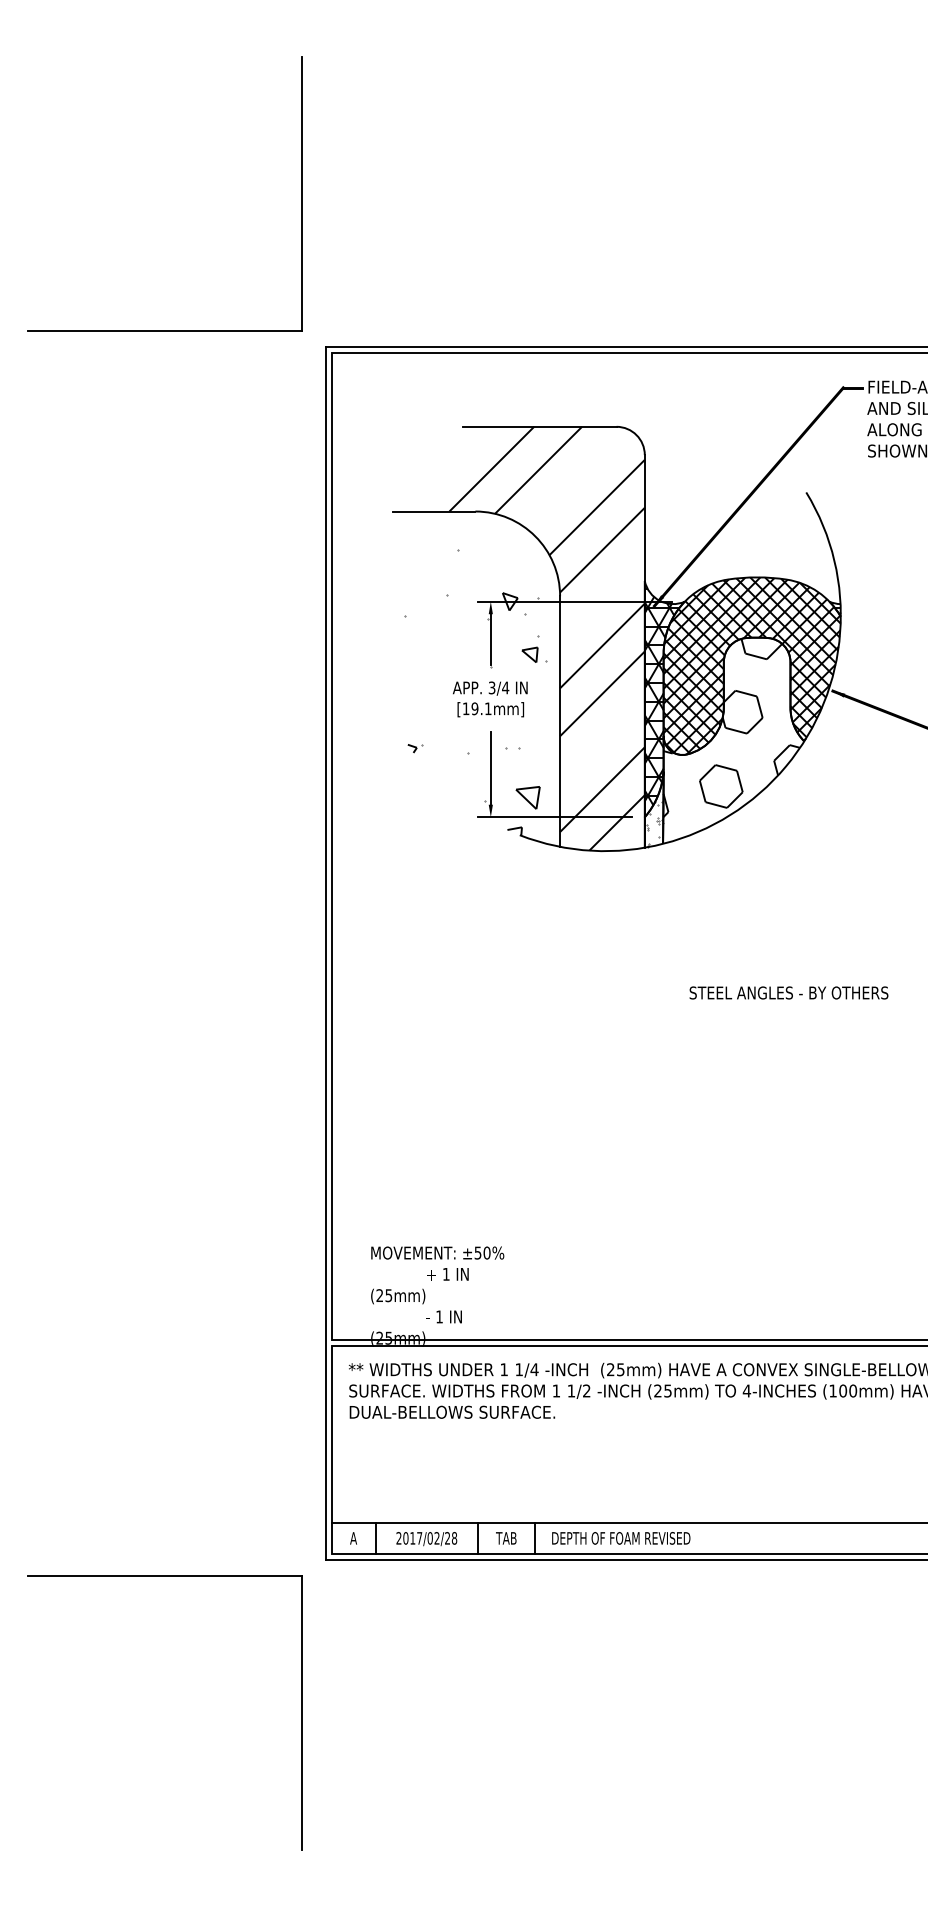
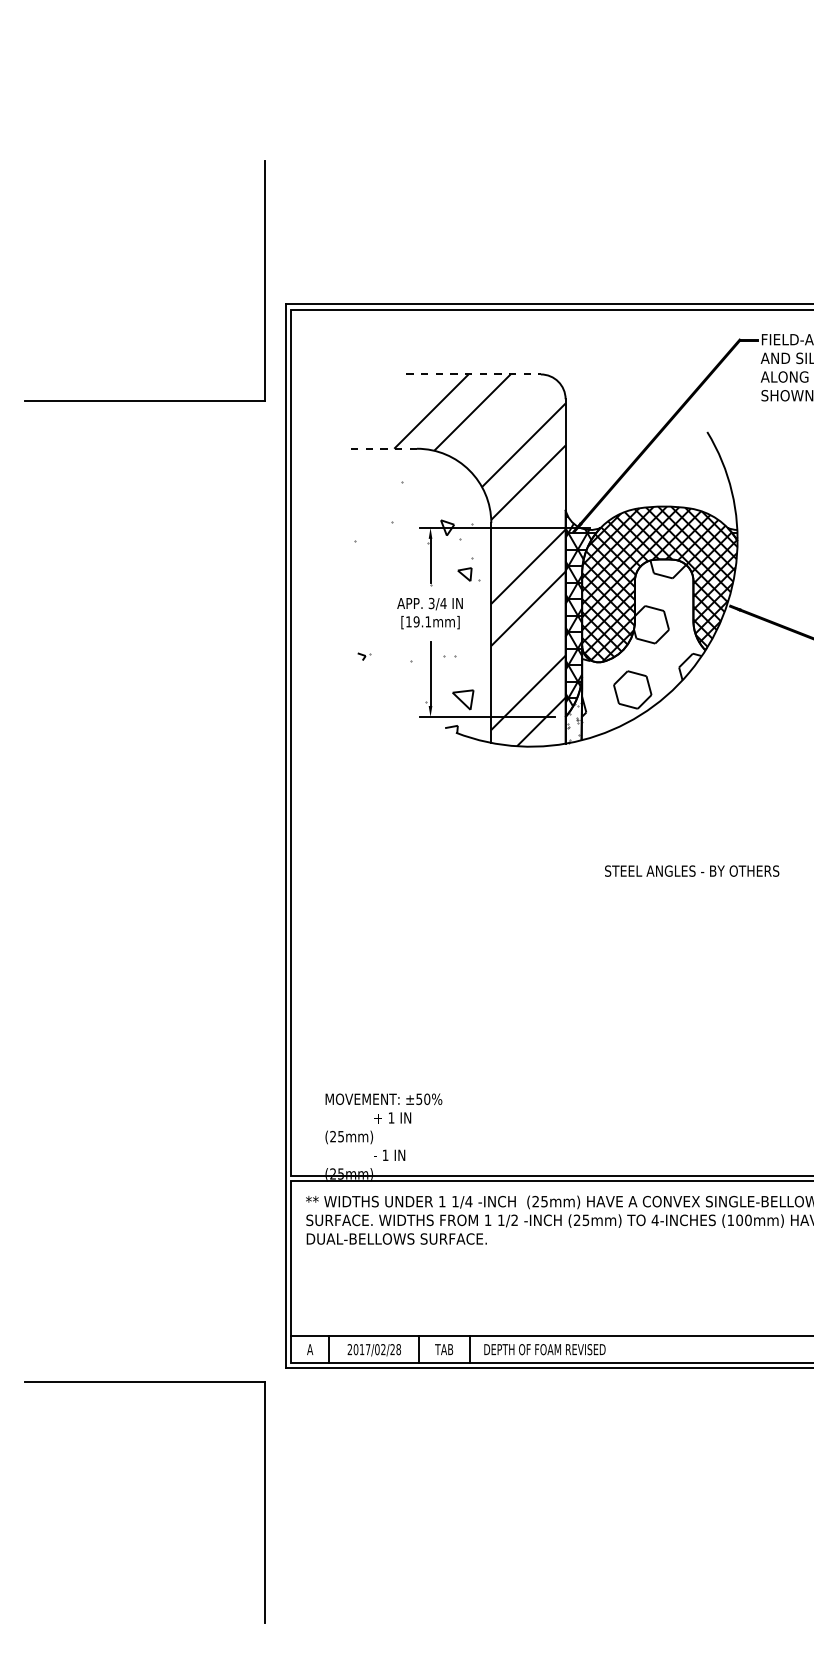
part: (301, 193) -> (264, 280), moved
line: (539, 426) -> (473, 374), solid -> dashed
line: (433, 511) -> (380, 448), solid -> dashed

